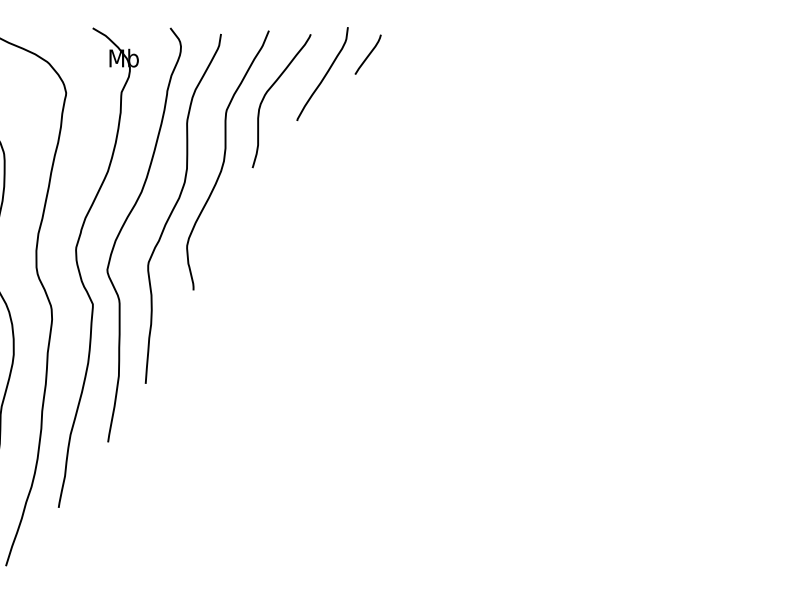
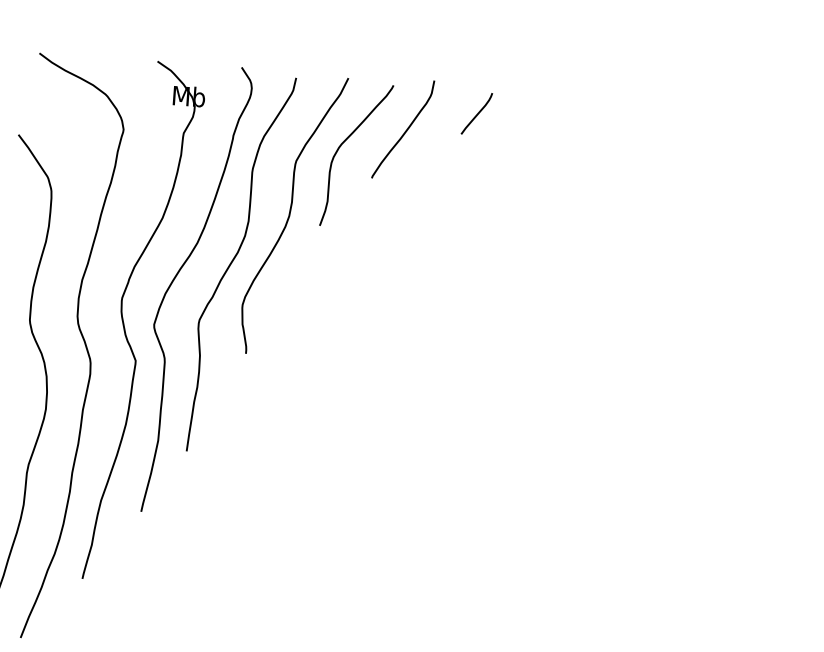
curve: (368, 54) -> (477, 113), moved

